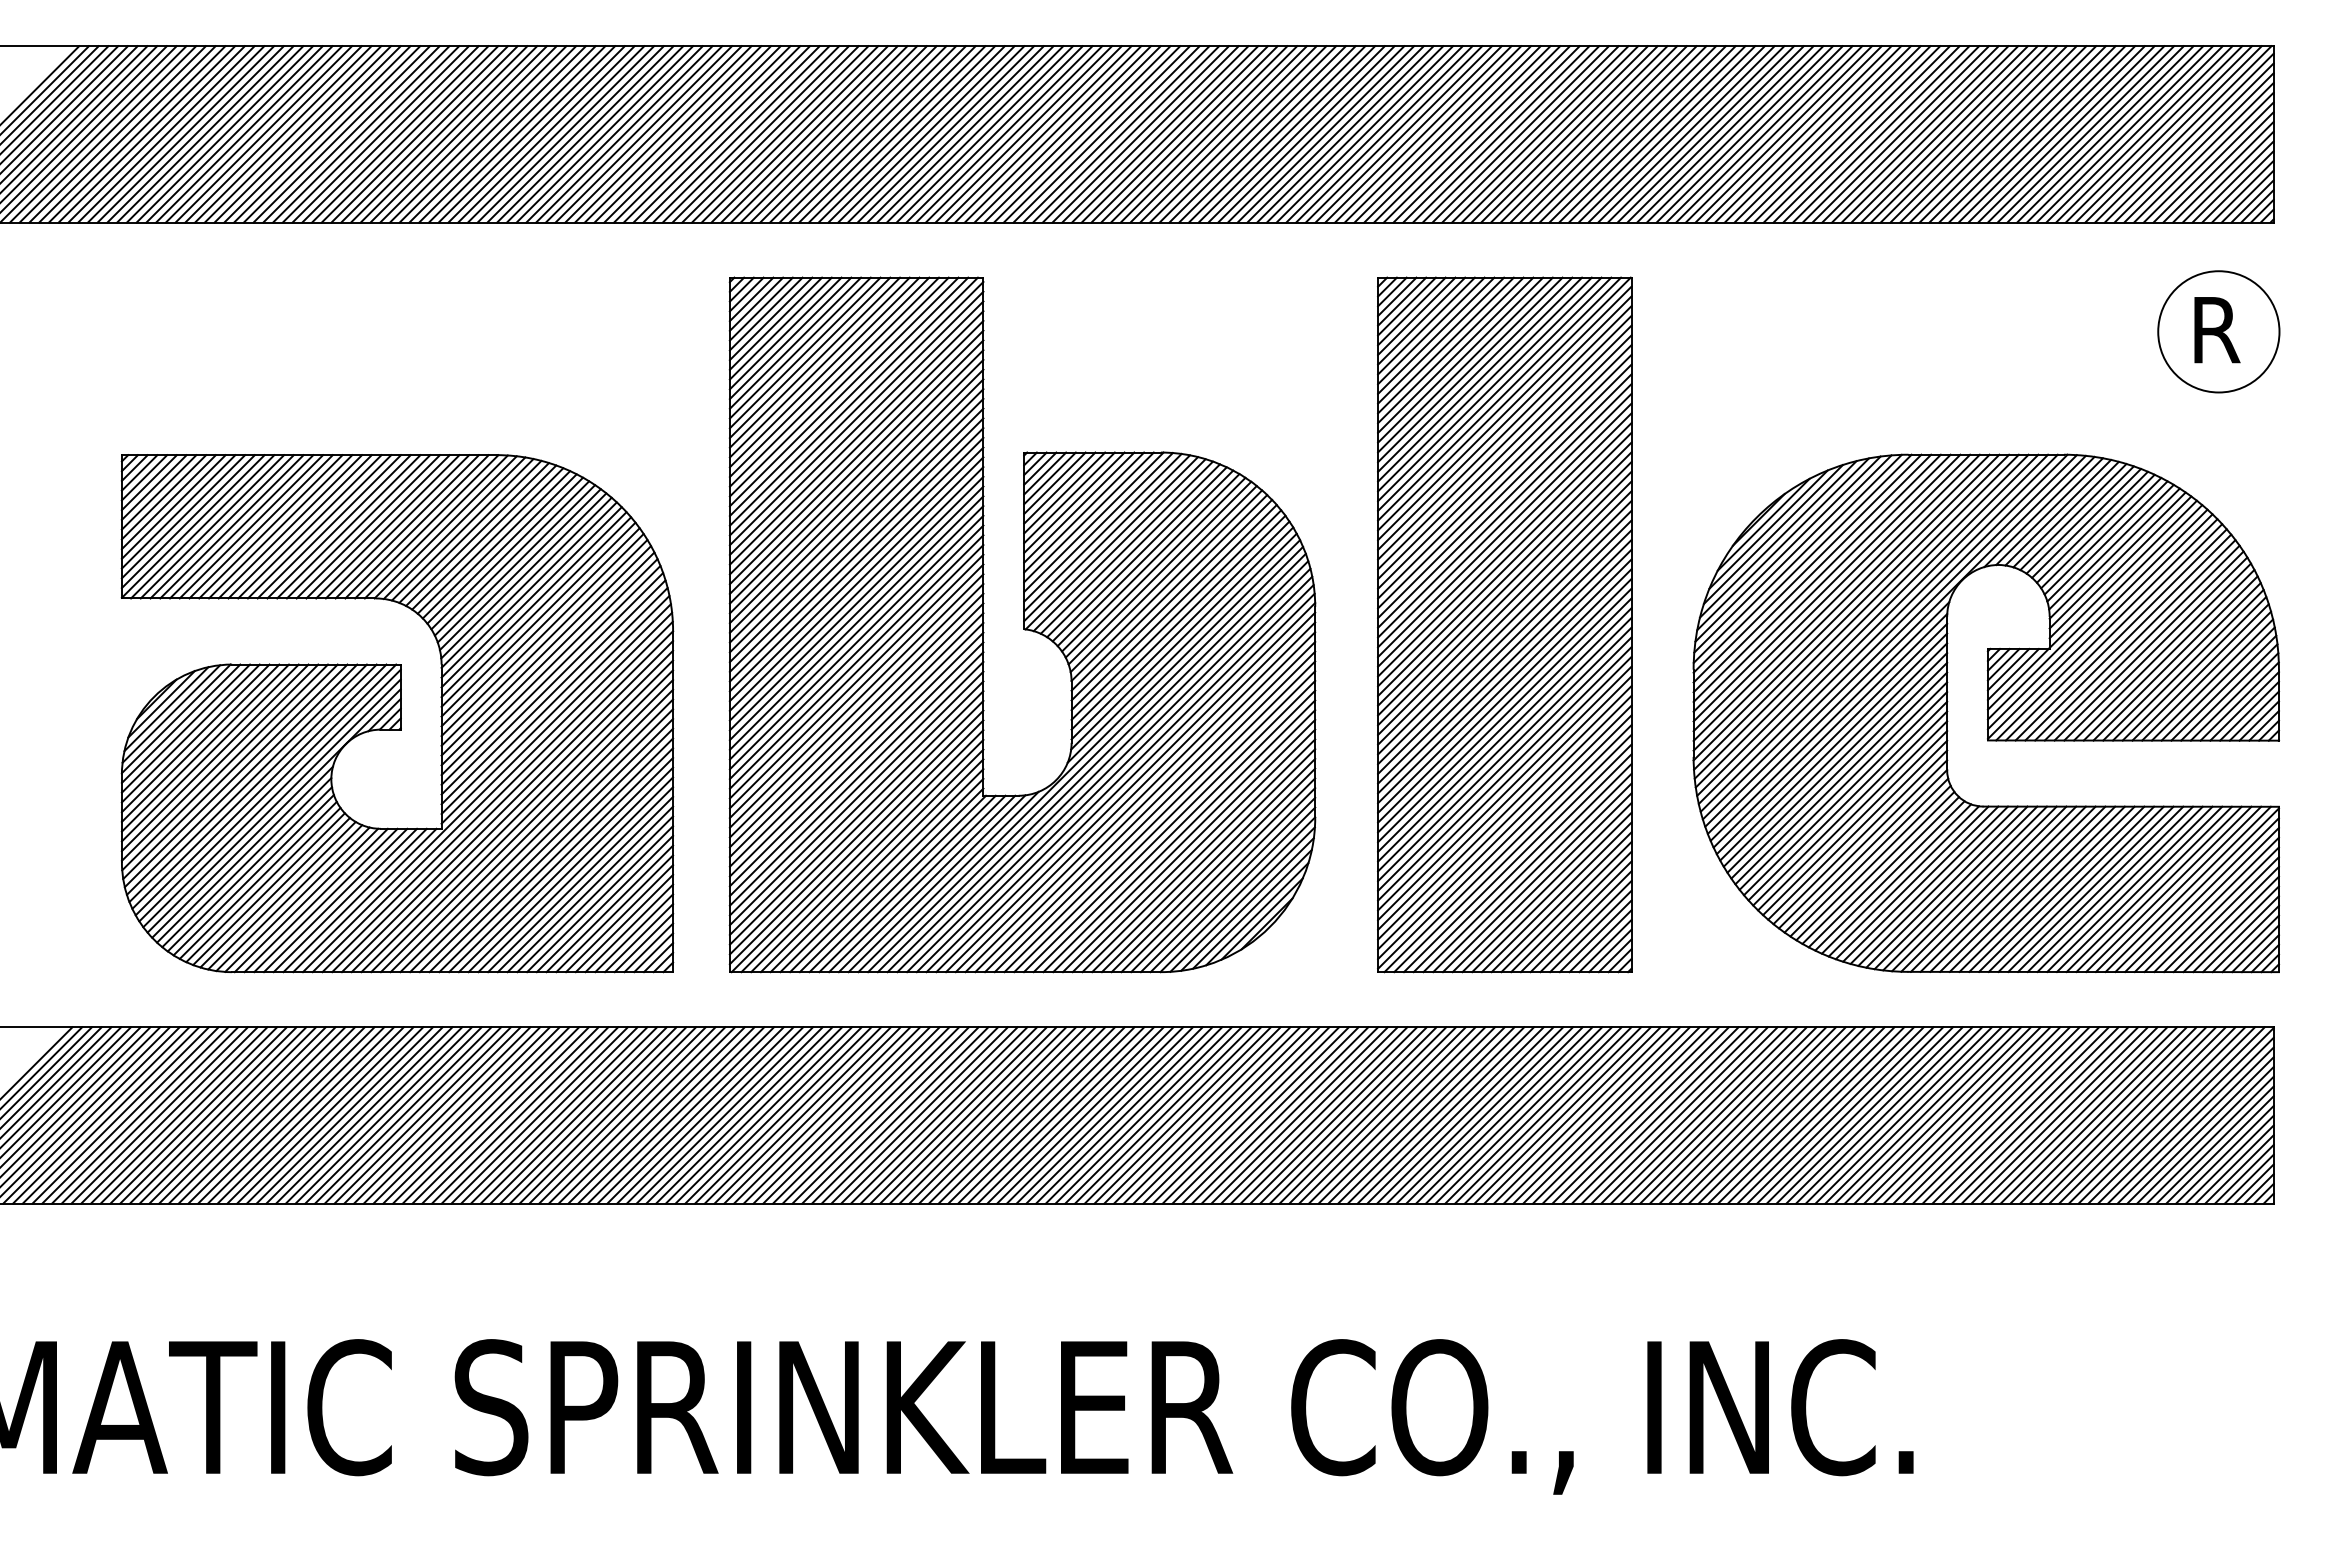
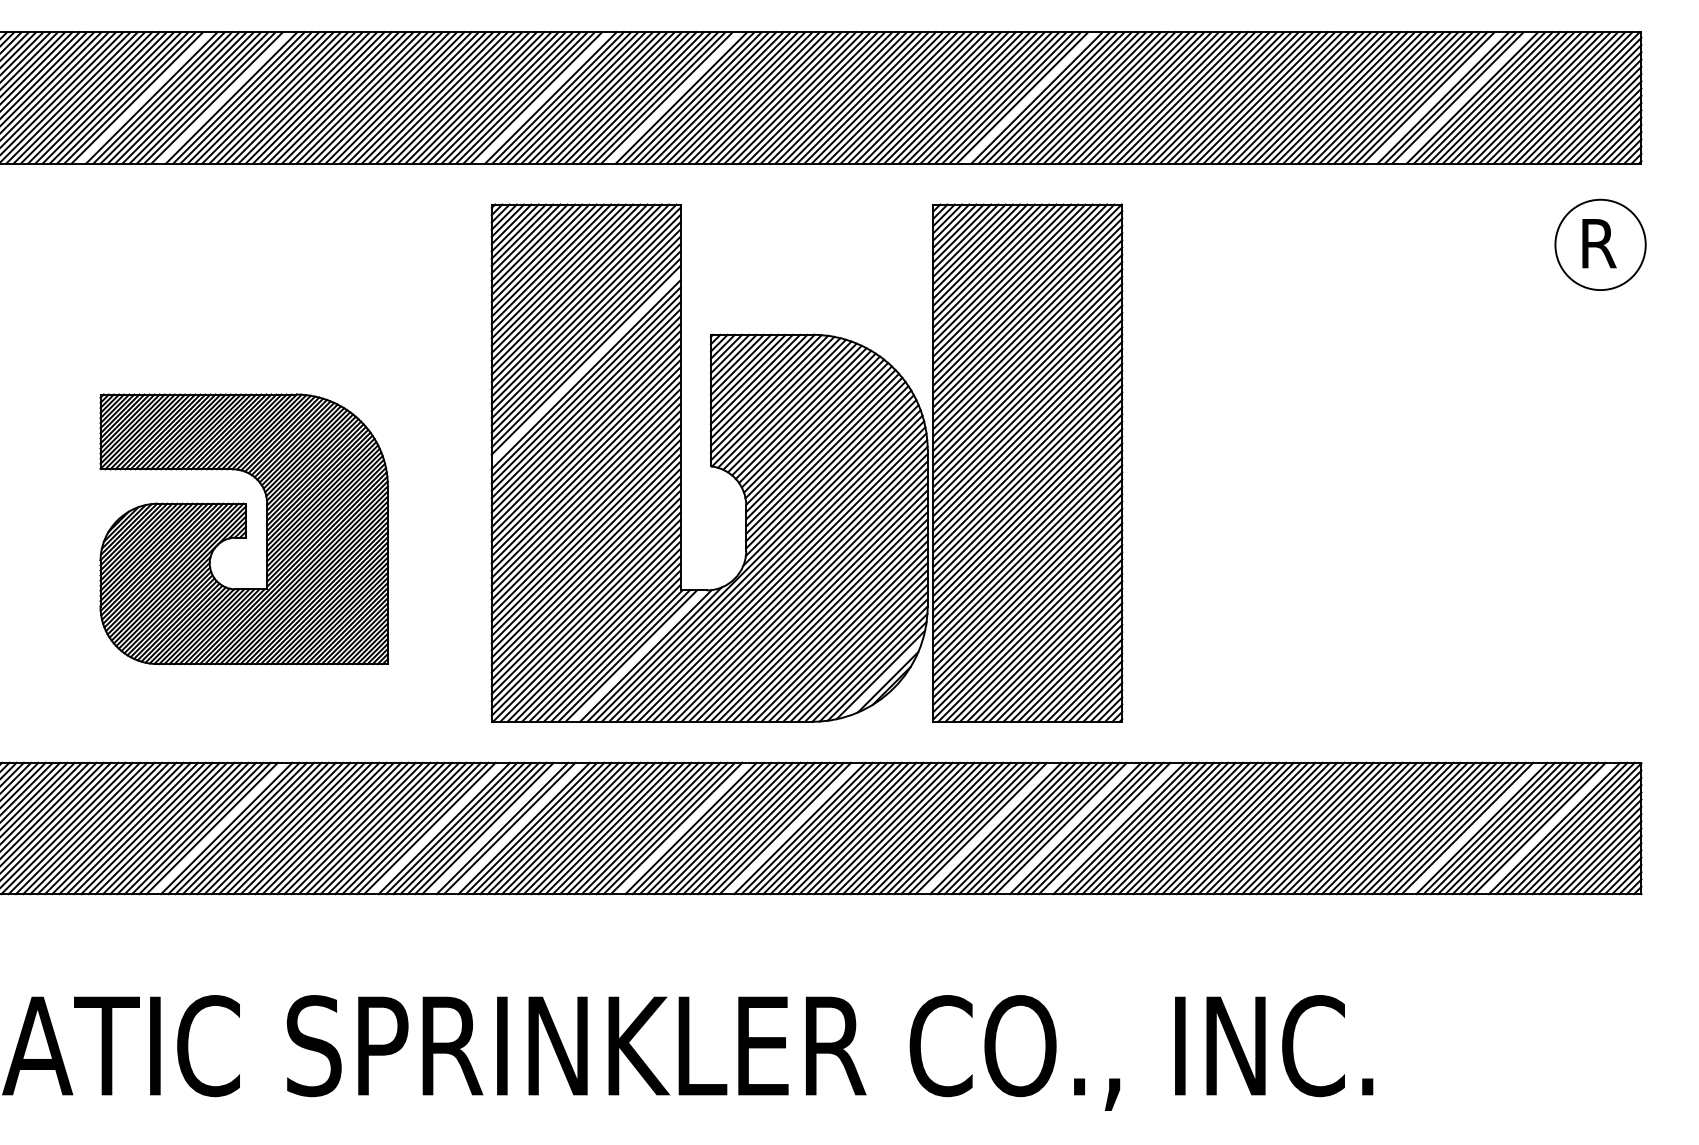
line: (263, 134) -> (144, 97), removed
line: (370, 134) -> (224, 97), removed
line: (799, 134) -> (543, 97), removed
line: (974, 134) -> (673, 97), removed
line: (1452, 134) -> (1029, 97), removed
line: (1998, 134) -> (1436, 97), removed
line: (2036, 134) -> (1464, 97), removed
line: (856, 496) -> (586, 367), removed
part: (1504, 624) -> (1027, 462), moved
part: (397, 713) -> (244, 529), size x0.7
part: (1985, 713) -> (1426, 529), removed
line: (926, 883) -> (638, 655), removed
line: (1257, 914) -> (884, 678), removed
line: (364, 1115) -> (219, 828), removed
line: (656, 1115) -> (437, 828), removed
line: (734, 1115) -> (495, 828), removed
line: (763, 1115) -> (516, 828), removed
line: (987, 1115) -> (683, 828), removed
line: (1133, 1115) -> (792, 828), removed
line: (1396, 1115) -> (988, 828), removed
line: (1504, 1115) -> (1068, 828), removed
line: (1562, 1115) -> (1111, 828), removed
line: (2049, 1115) -> (1474, 828), removed
line: (2147, 1115) -> (1547, 828), removed

